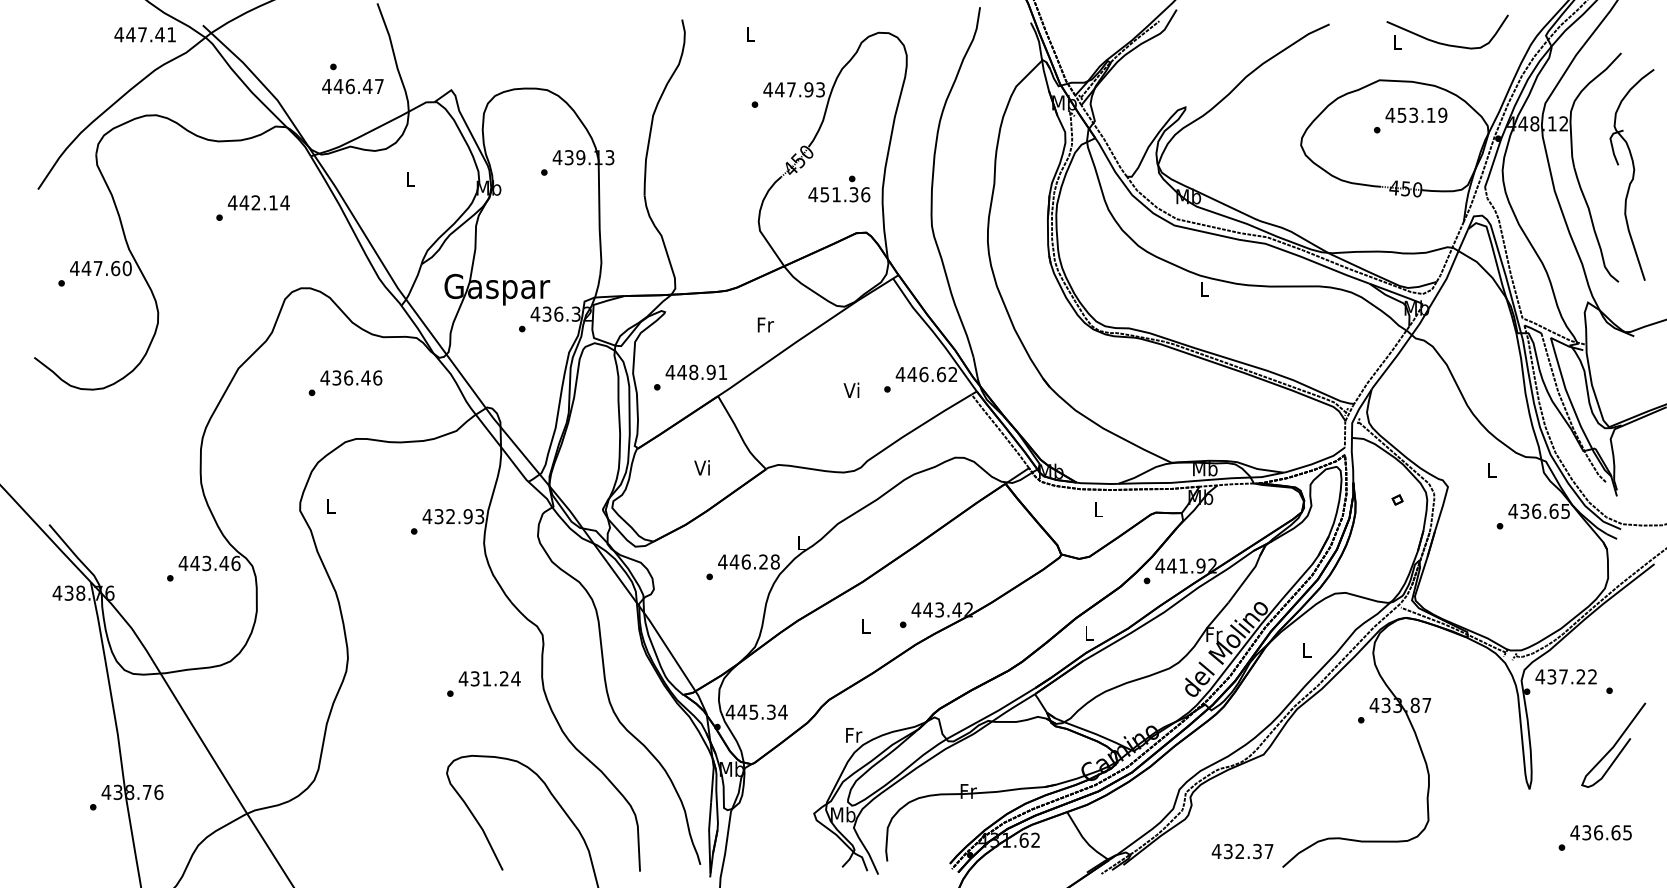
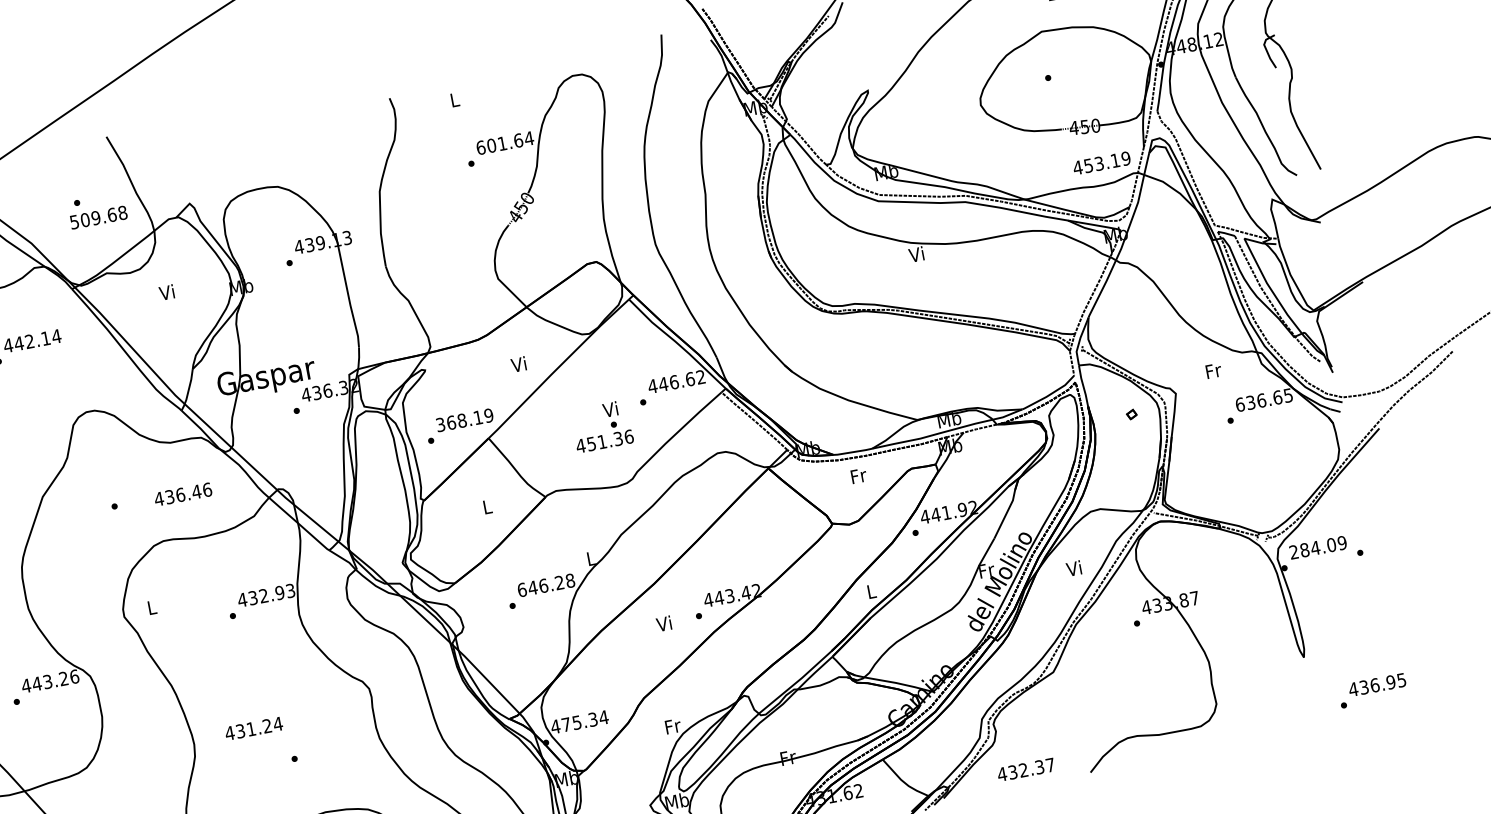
text: (352, 86) -> (98, 217), 446.47 -> 509.68
text: (794, 89) -> (505, 142), 447.93 -> 601.64
text: (1416, 114) -> (1101, 162), moved
text: (409, 178) -> (166, 292), L -> Vi
text: (839, 188) -> (603, 435), moved
text: (1203, 288) -> (916, 254), L -> Vi
text: (765, 324) -> (519, 364), Fr -> Vi
text: (696, 372) -> (464, 420), 448.91 -> 368.19
text: (351, 377) -> (183, 494), moved
text: (701, 467) -> (485, 506), Vi -> L
text: (1492, 470) -> (1213, 370), L -> Fr
text: (1099, 509) -> (859, 475), L -> Fr
text: (1513, 510) -> (1240, 403), 436.65 -> 636.65
text: (722, 561) -> (521, 589), 446.28 -> 646.28
text: (224, 562) -> (63, 677), 443.46 -> 443.26
text: (864, 625) -> (663, 623), L -> Vi
text: (1305, 649) -> (1073, 568), L -> Vi
text: (1566, 676) -> (1318, 547), 437.22 -> 284.09
text: (489, 678) -> (253, 728), moved
text: (742, 711) -> (566, 724), 445.34 -> 475.34
curve: (1614, 744) -> (1374, 601), removed
text: (1615, 832) -> (1390, 682), 436.65 -> 436.95
text: (1242, 851) -> (1026, 769), moved

